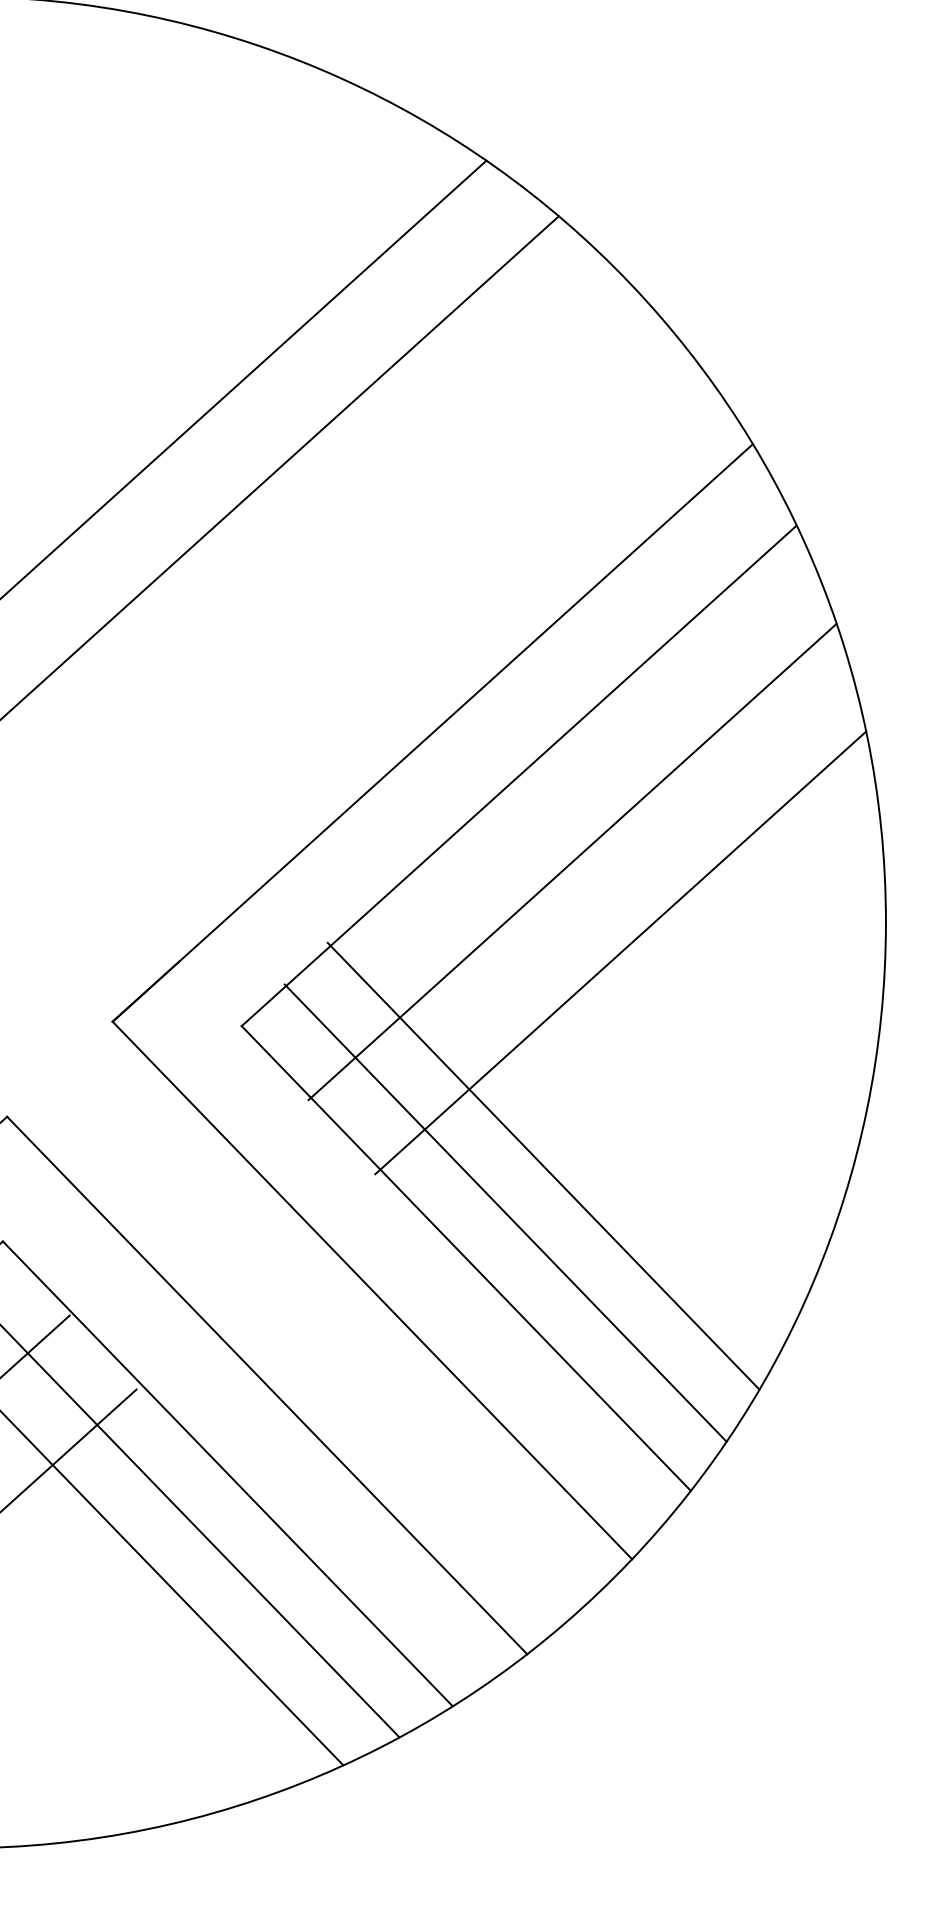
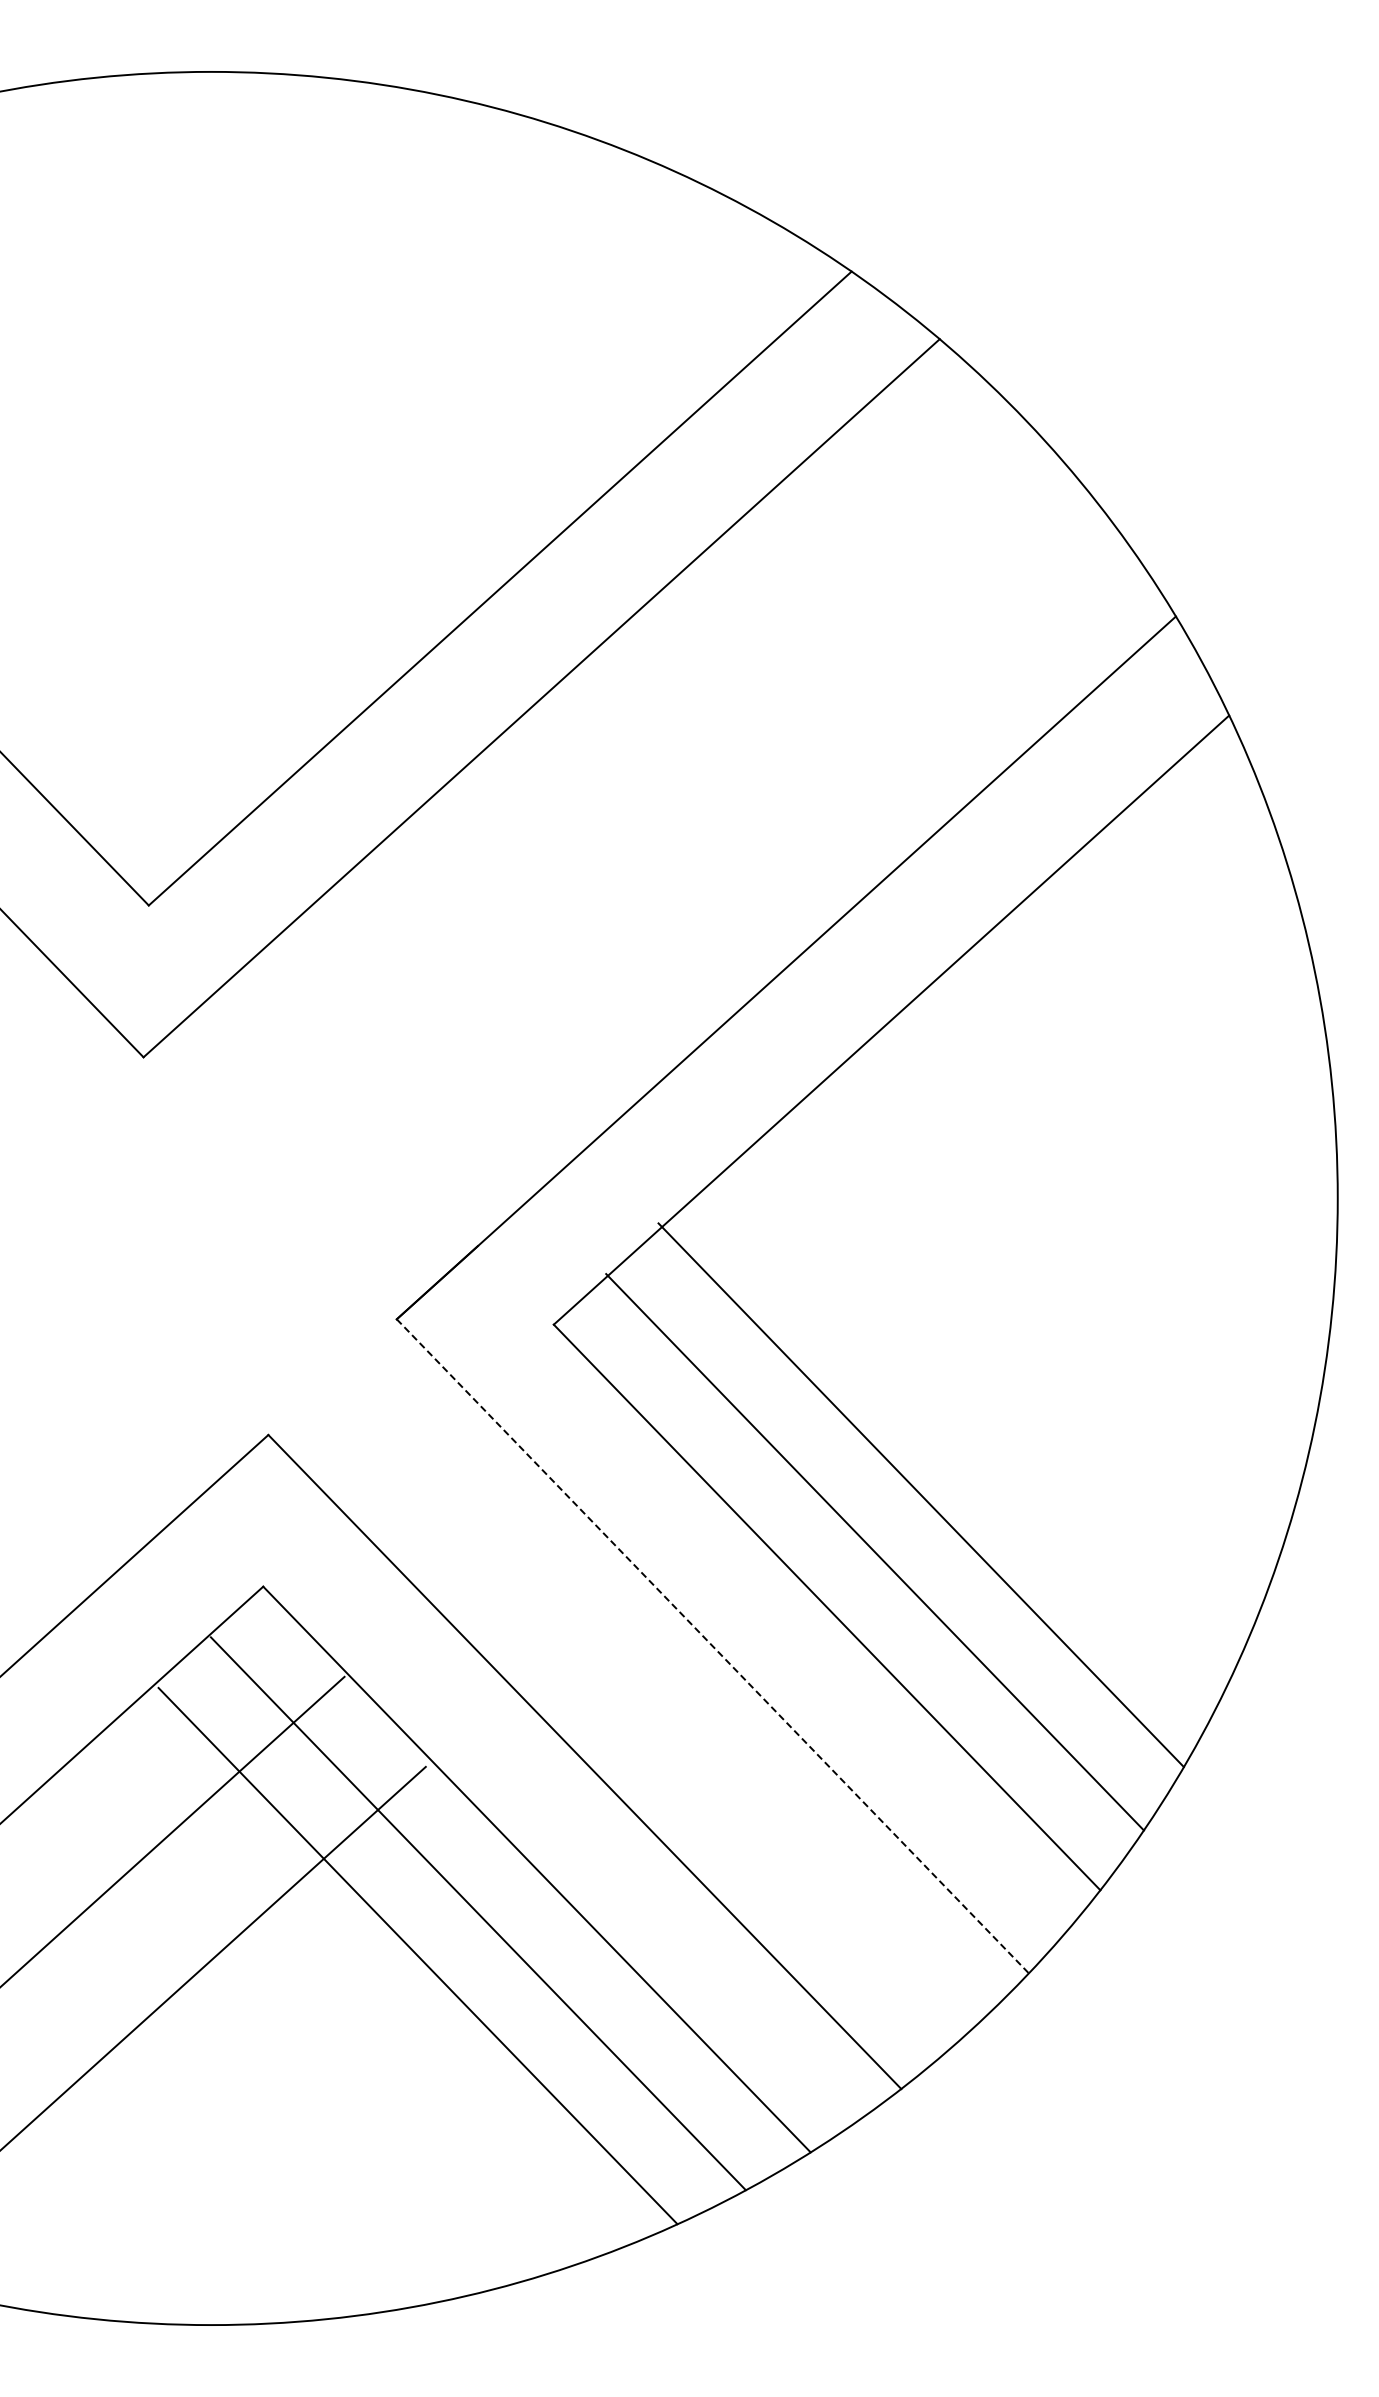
line: (572, 861) -> (956, 1124), removed
line: (620, 952) -> (1014, 1235), removed
line: (372, 1290) -> (712, 1646), solid -> dashed

